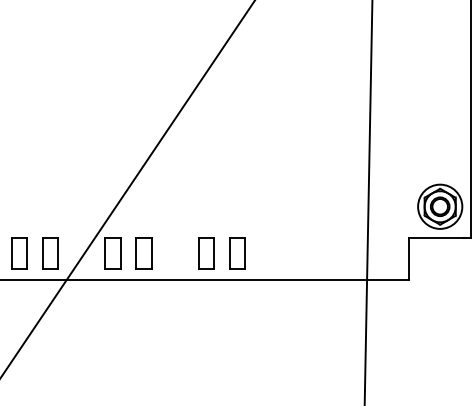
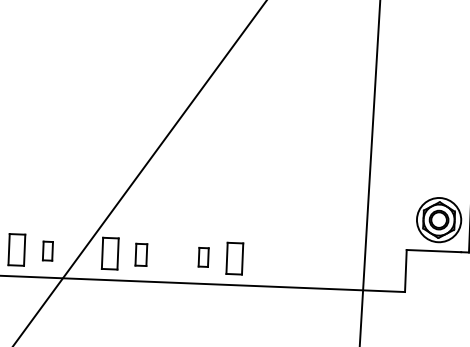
part: (50, 253) -> (47, 251), size x0.6
part: (143, 253) -> (140, 254), size x0.7
part: (206, 253) -> (203, 257), size x0.6

